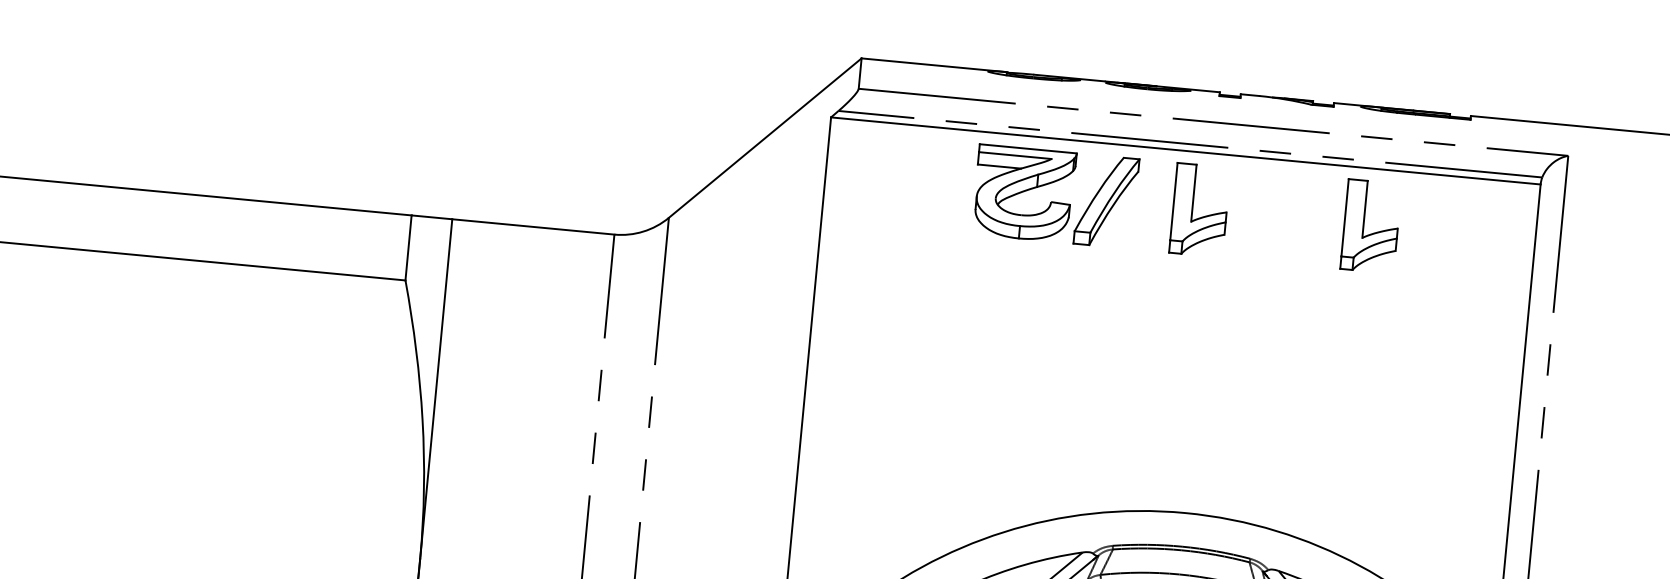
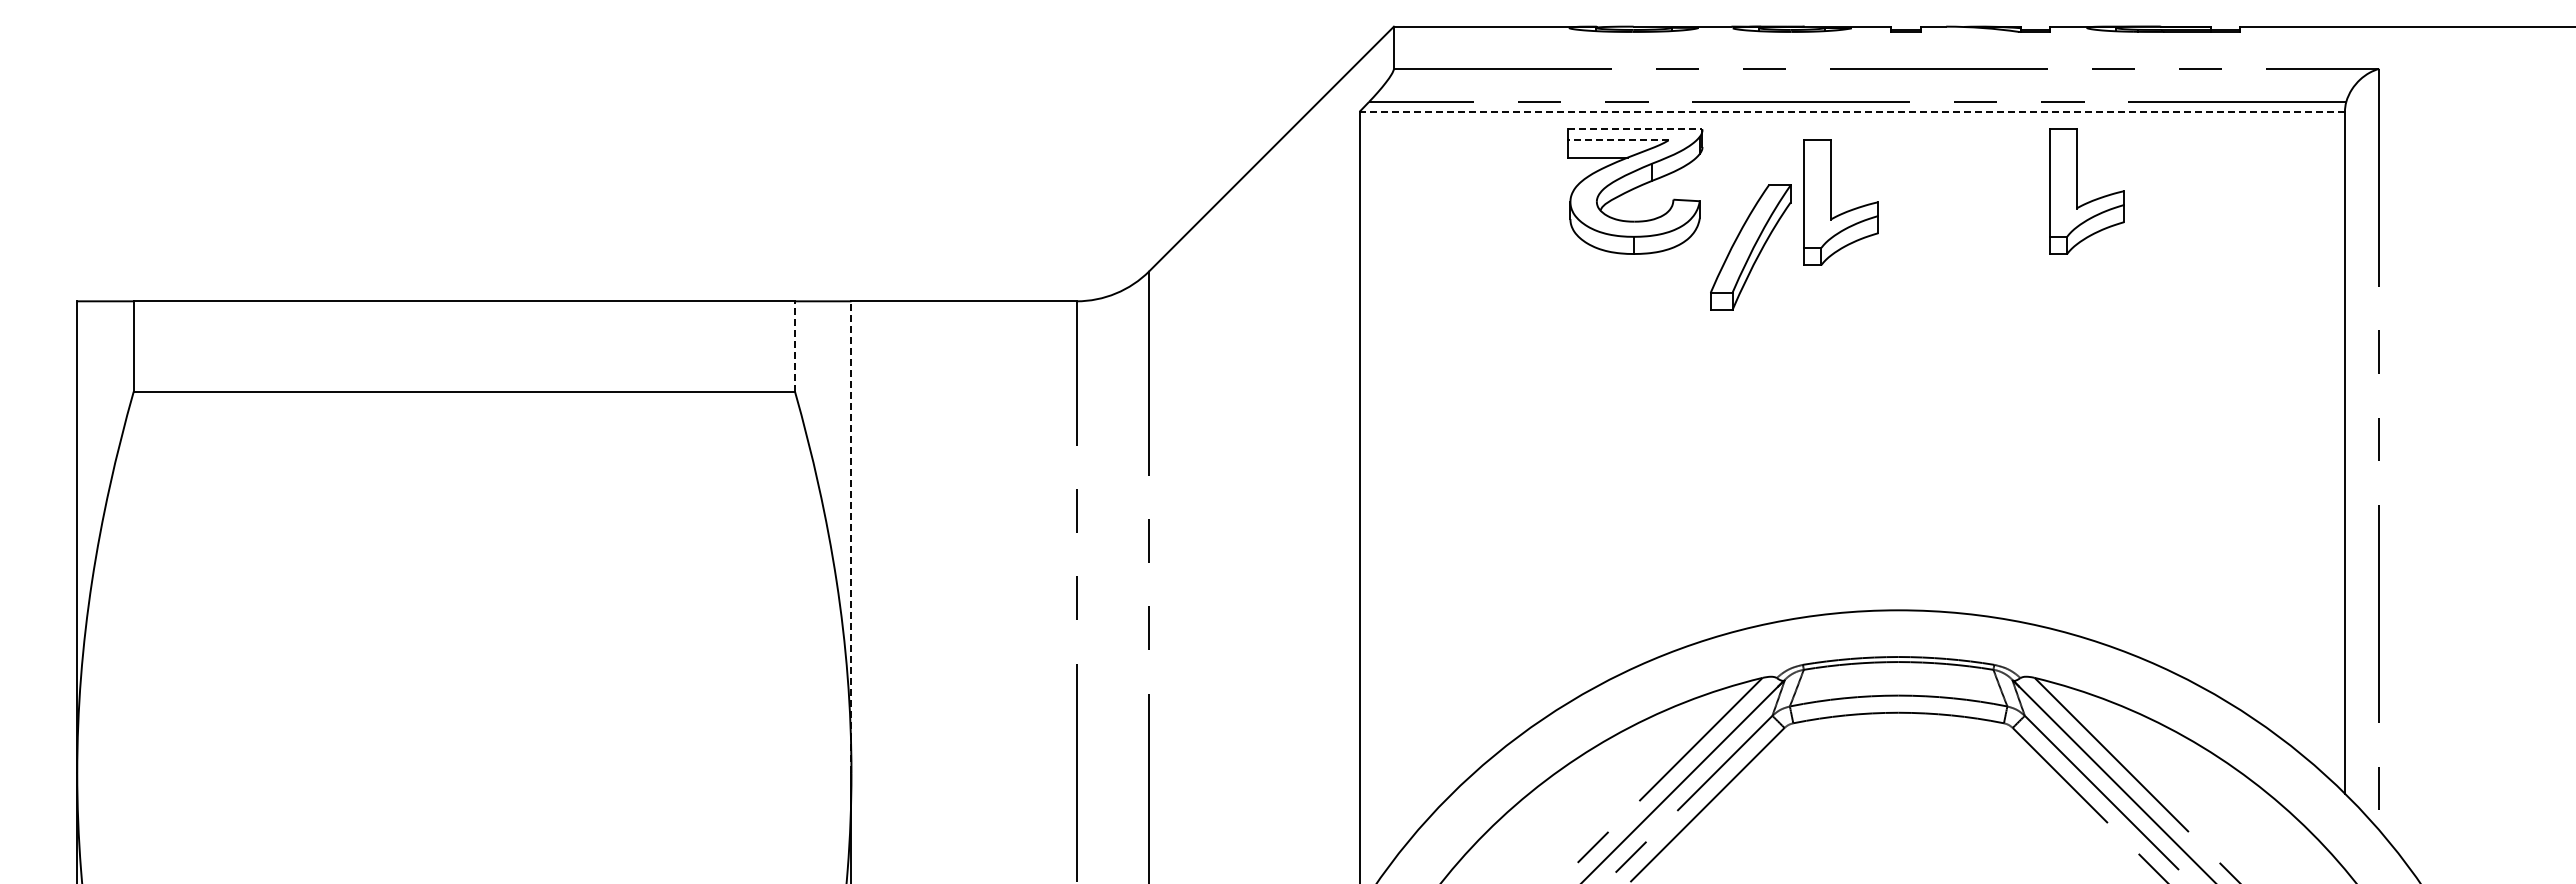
line: (1028, 148) -> (1635, 129), solid -> dashed
line: (1186, 150) -> (1852, 111), solid -> dashed
line: (1014, 155) -> (1617, 140), solid -> dashed
part: (1106, 201) -> (1750, 247), moved
part: (1192, 209) -> (1831, 202), moved
part: (1364, 225) -> (2077, 191), moved
line: (408, 247) -> (794, 345), solid -> dashed
line: (436, 388) -> (851, 536), solid -> dashed

